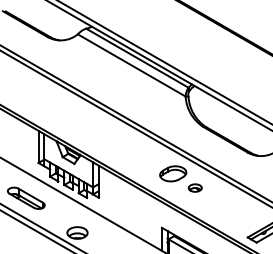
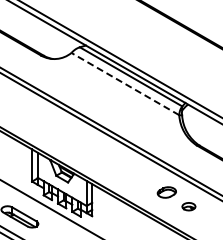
line: (131, 65) -> (125, 84), solid -> dashed
part: (173, 173) -> (167, 192), size x0.7

